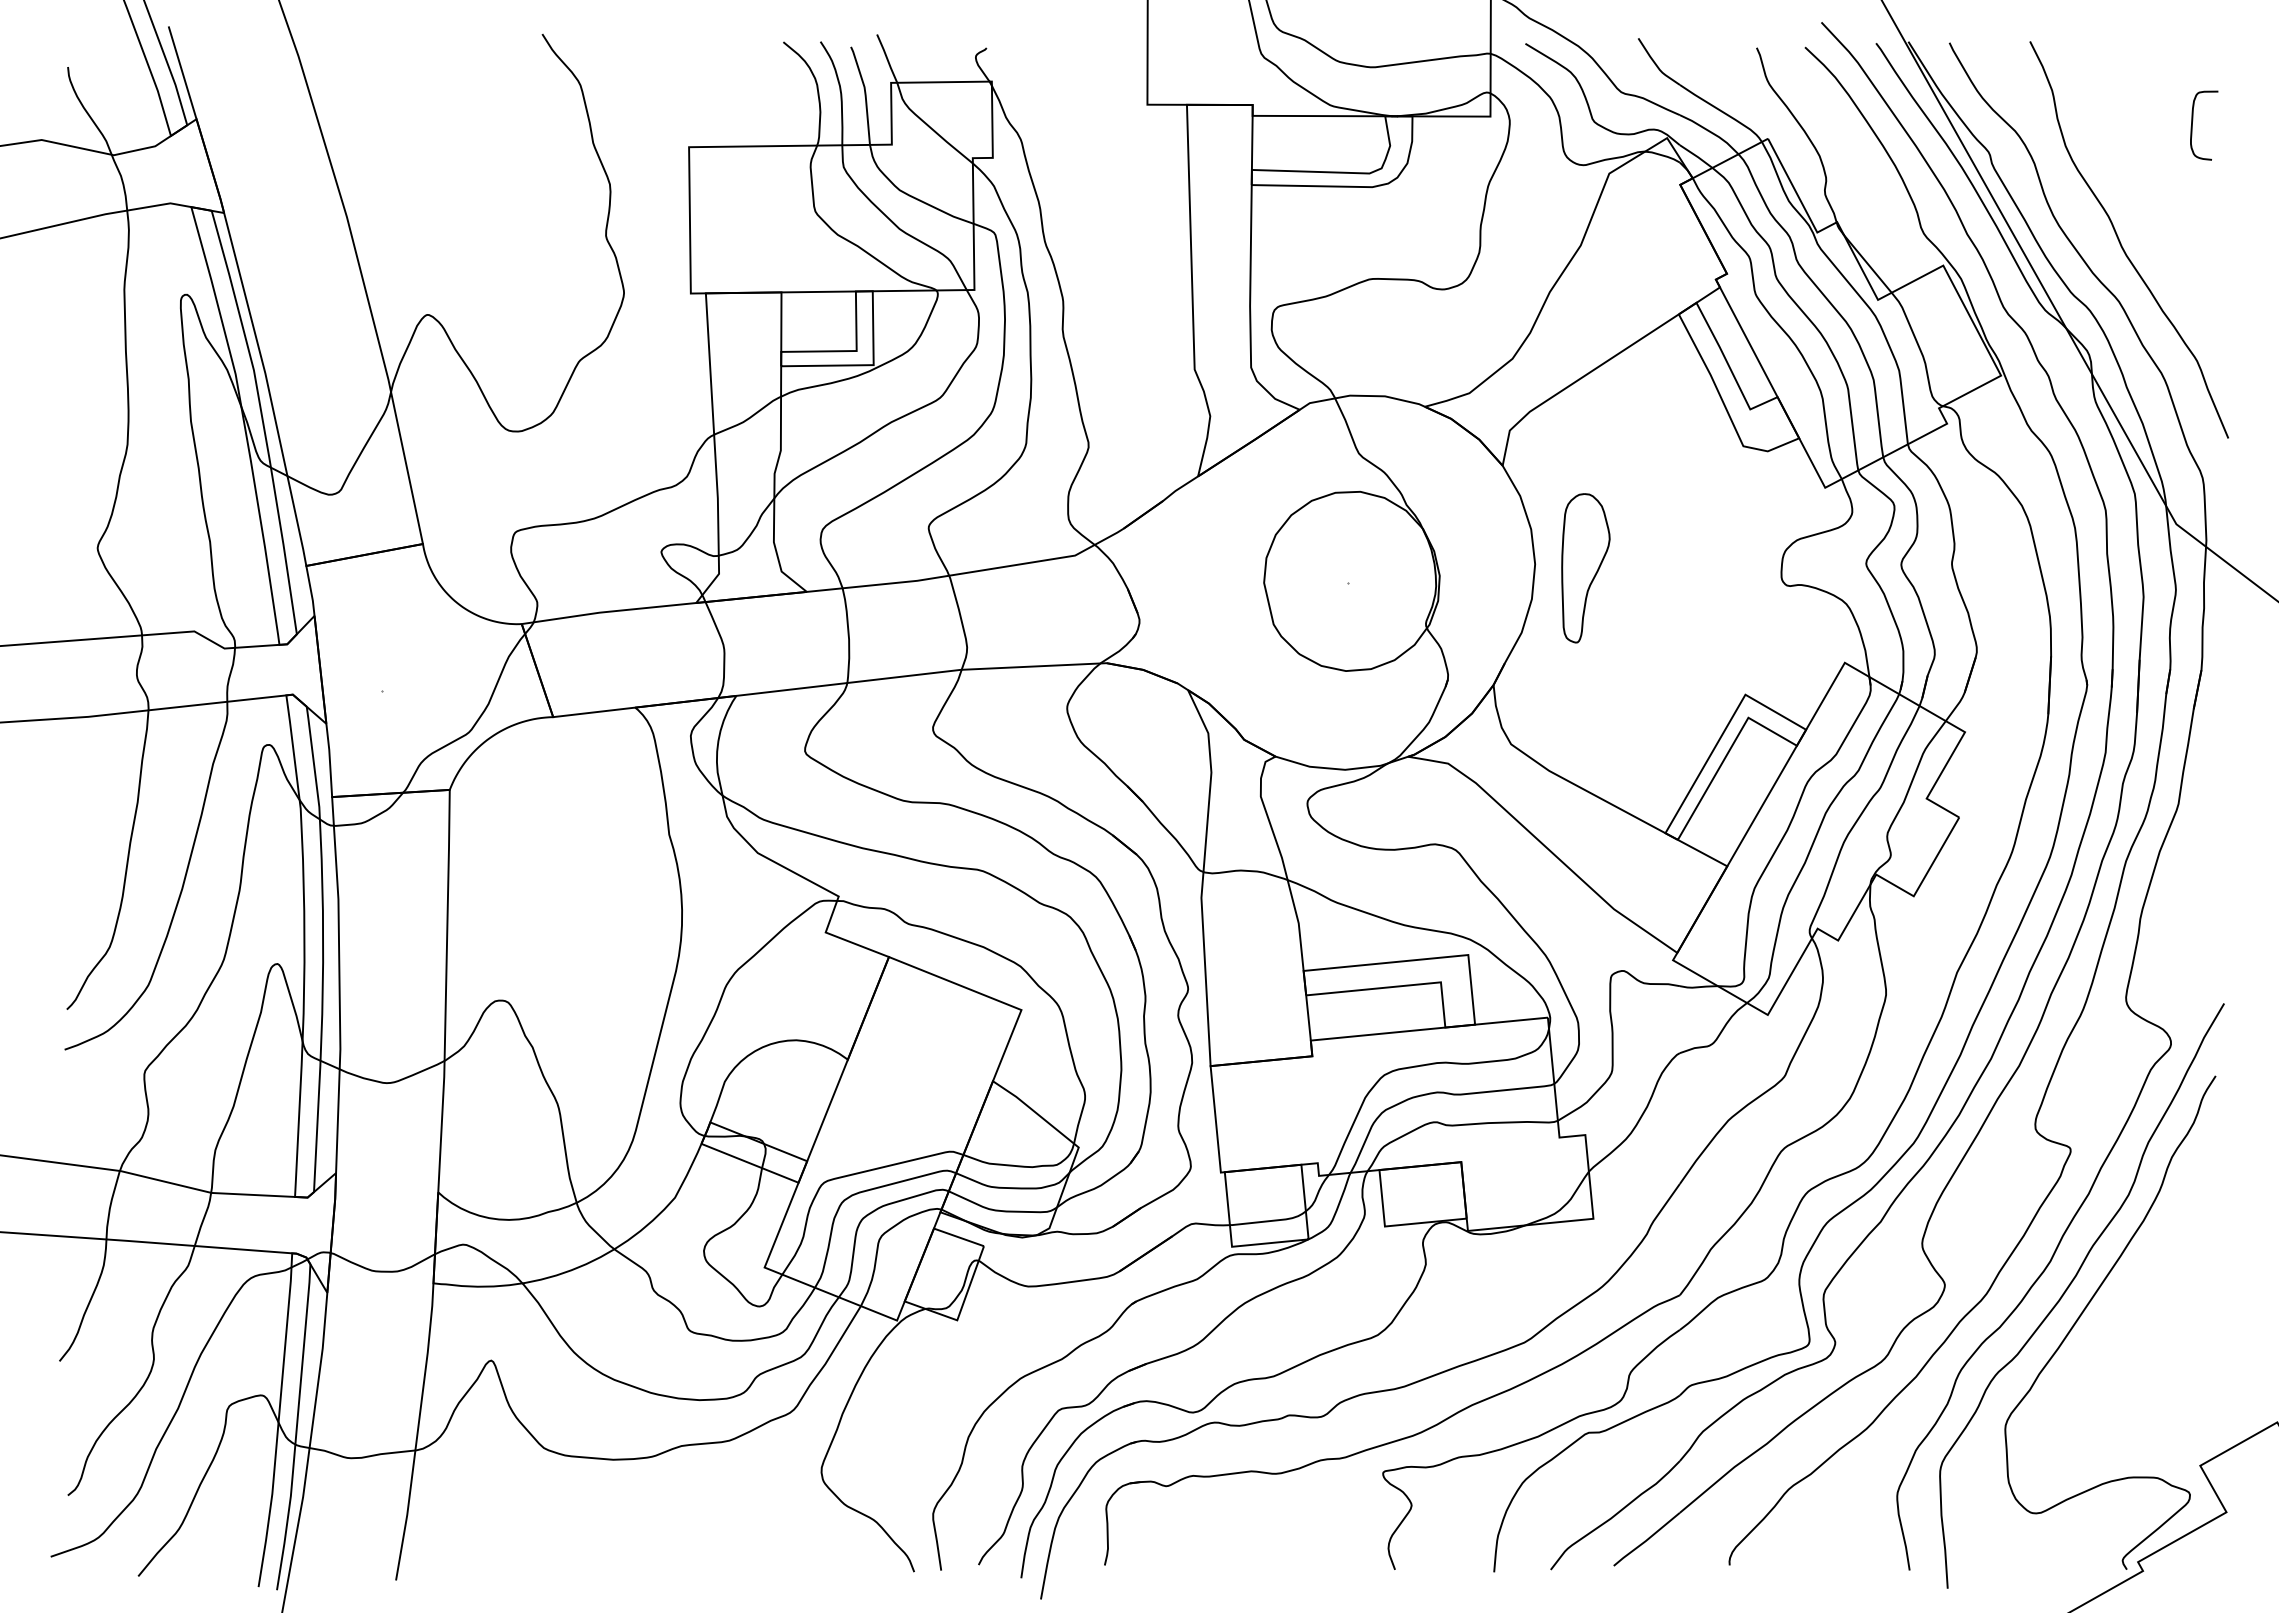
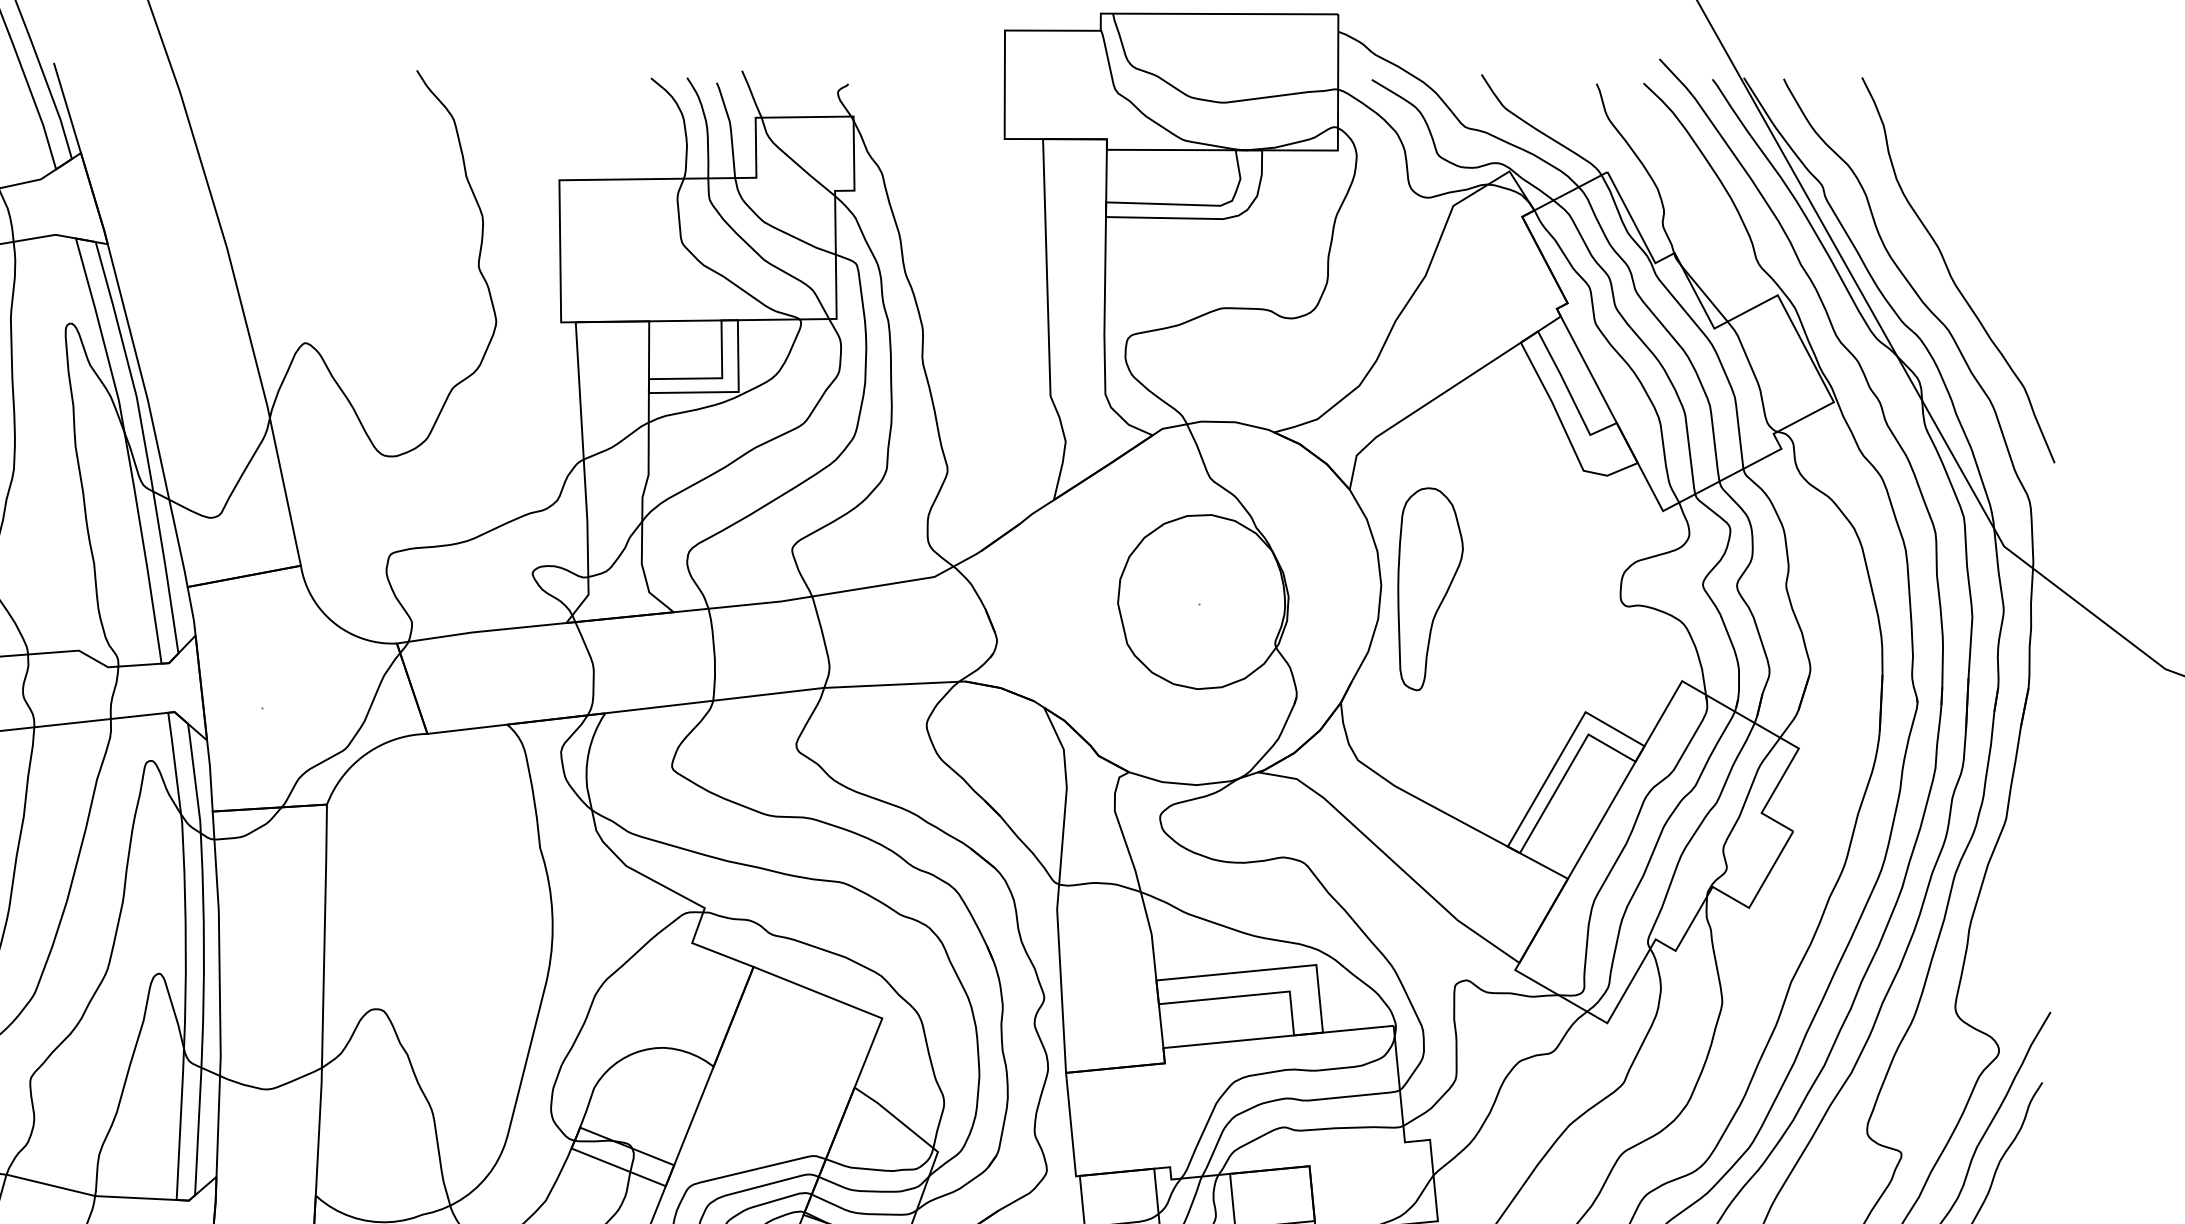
curve: (2192, 125) -> (2019, 159), removed
part: (1585, 568) -> (1430, 589), size x1.4

